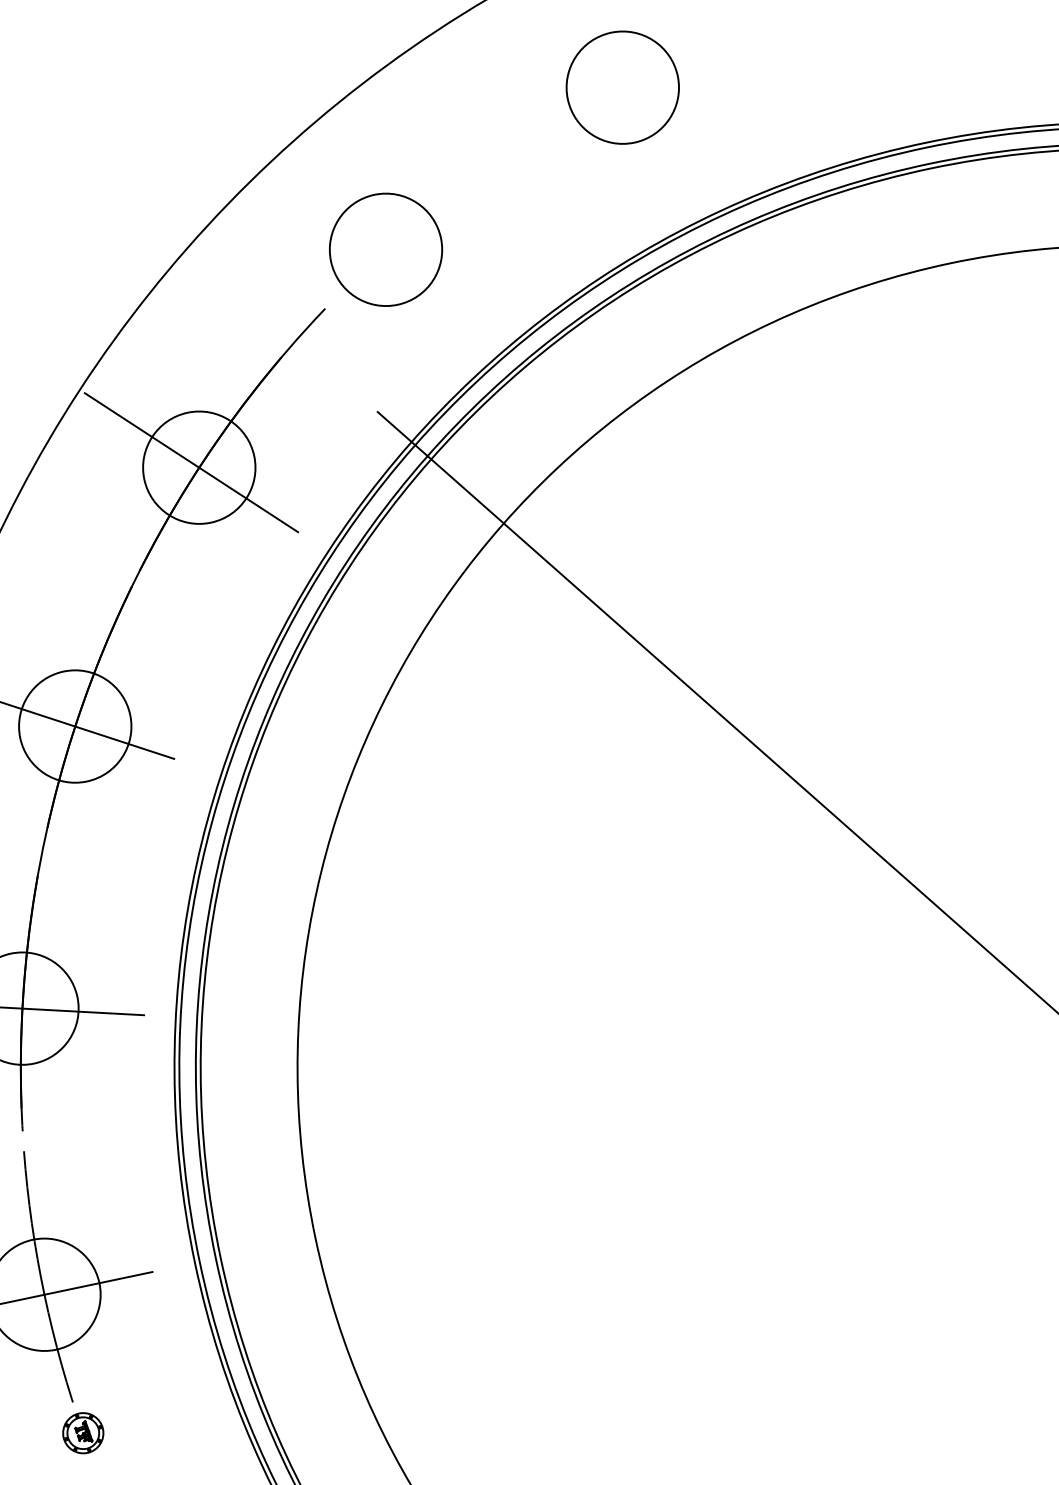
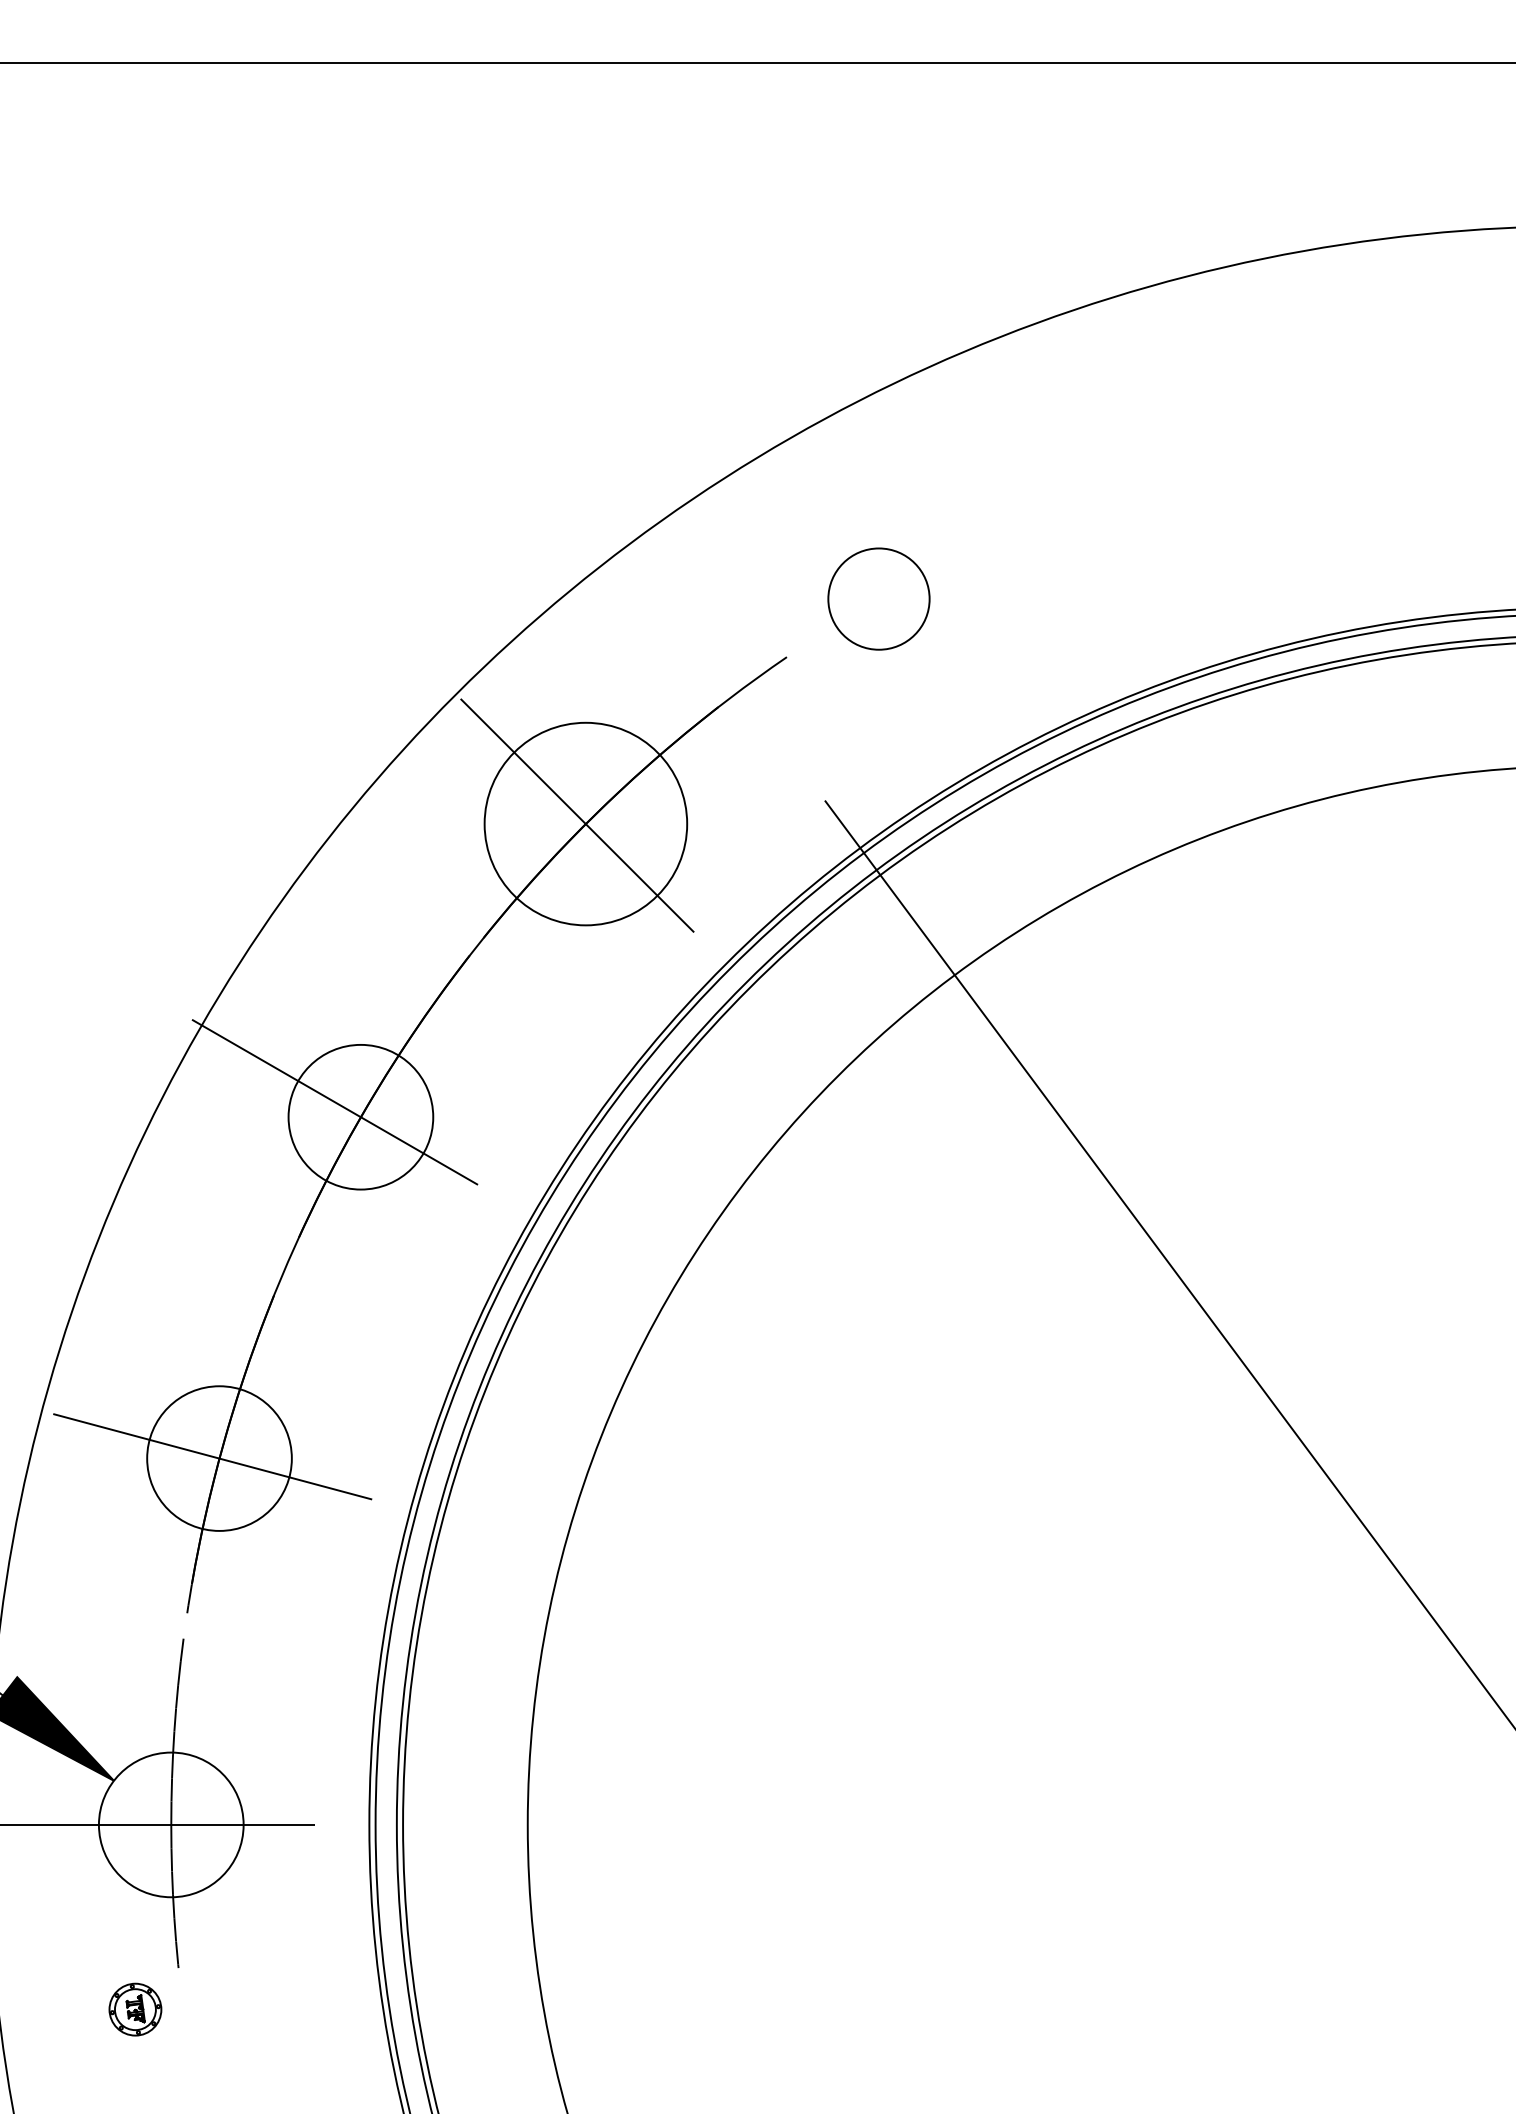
circle: (622, 87) -> (1220, 457), removed
circle: (385, 249) -> (878, 598), size x0.7
circle: (198, 467) -> (585, 823), size x1.4
part: (83, 1433) -> (135, 2009), moved

